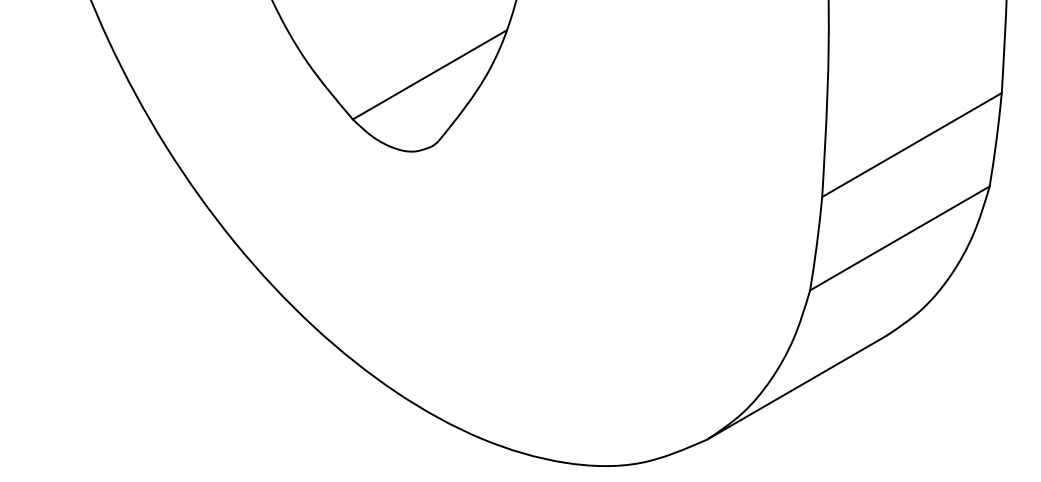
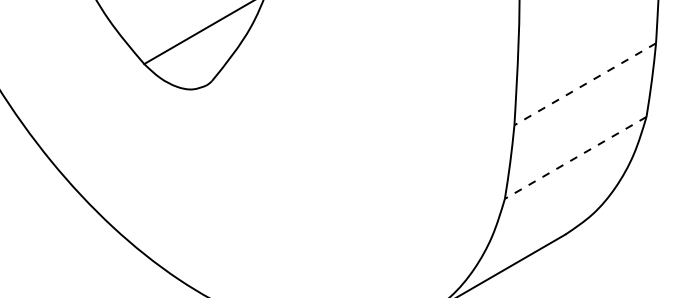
line: (912, 145) -> (585, 84), solid -> dashed
line: (899, 238) -> (575, 157), solid -> dashed

